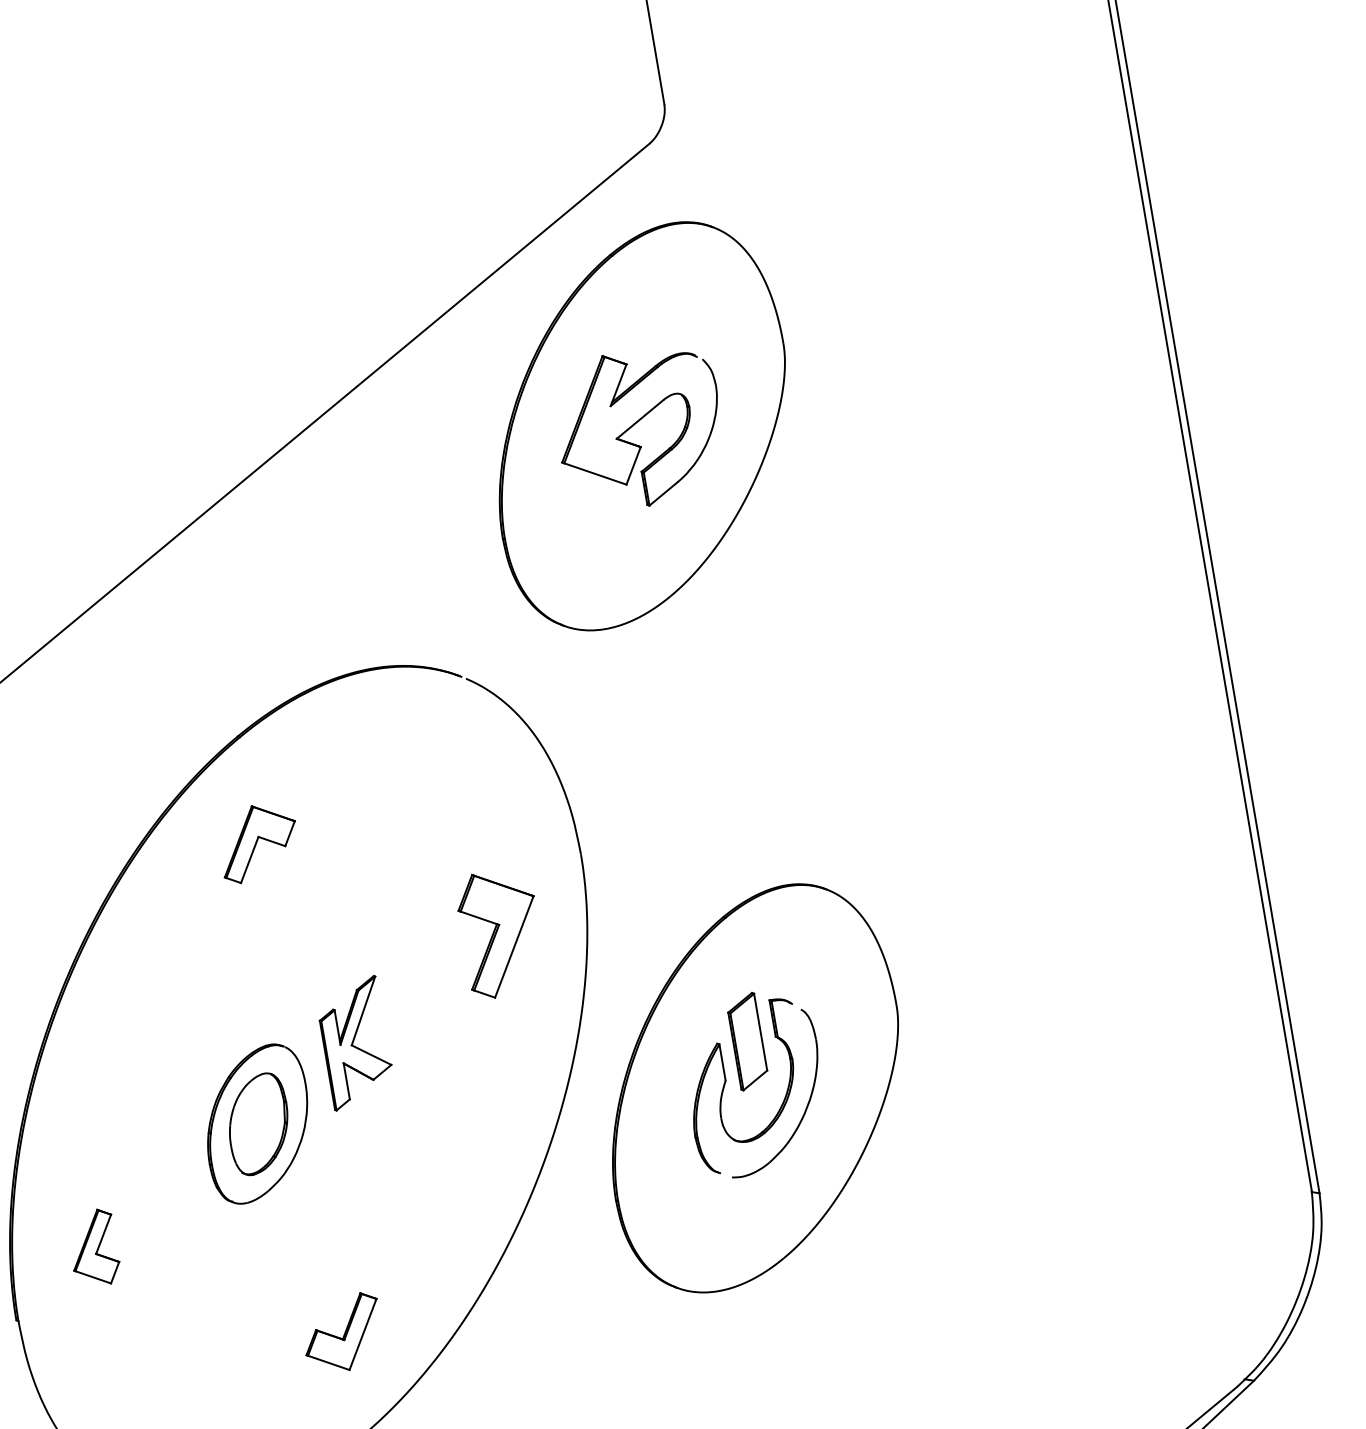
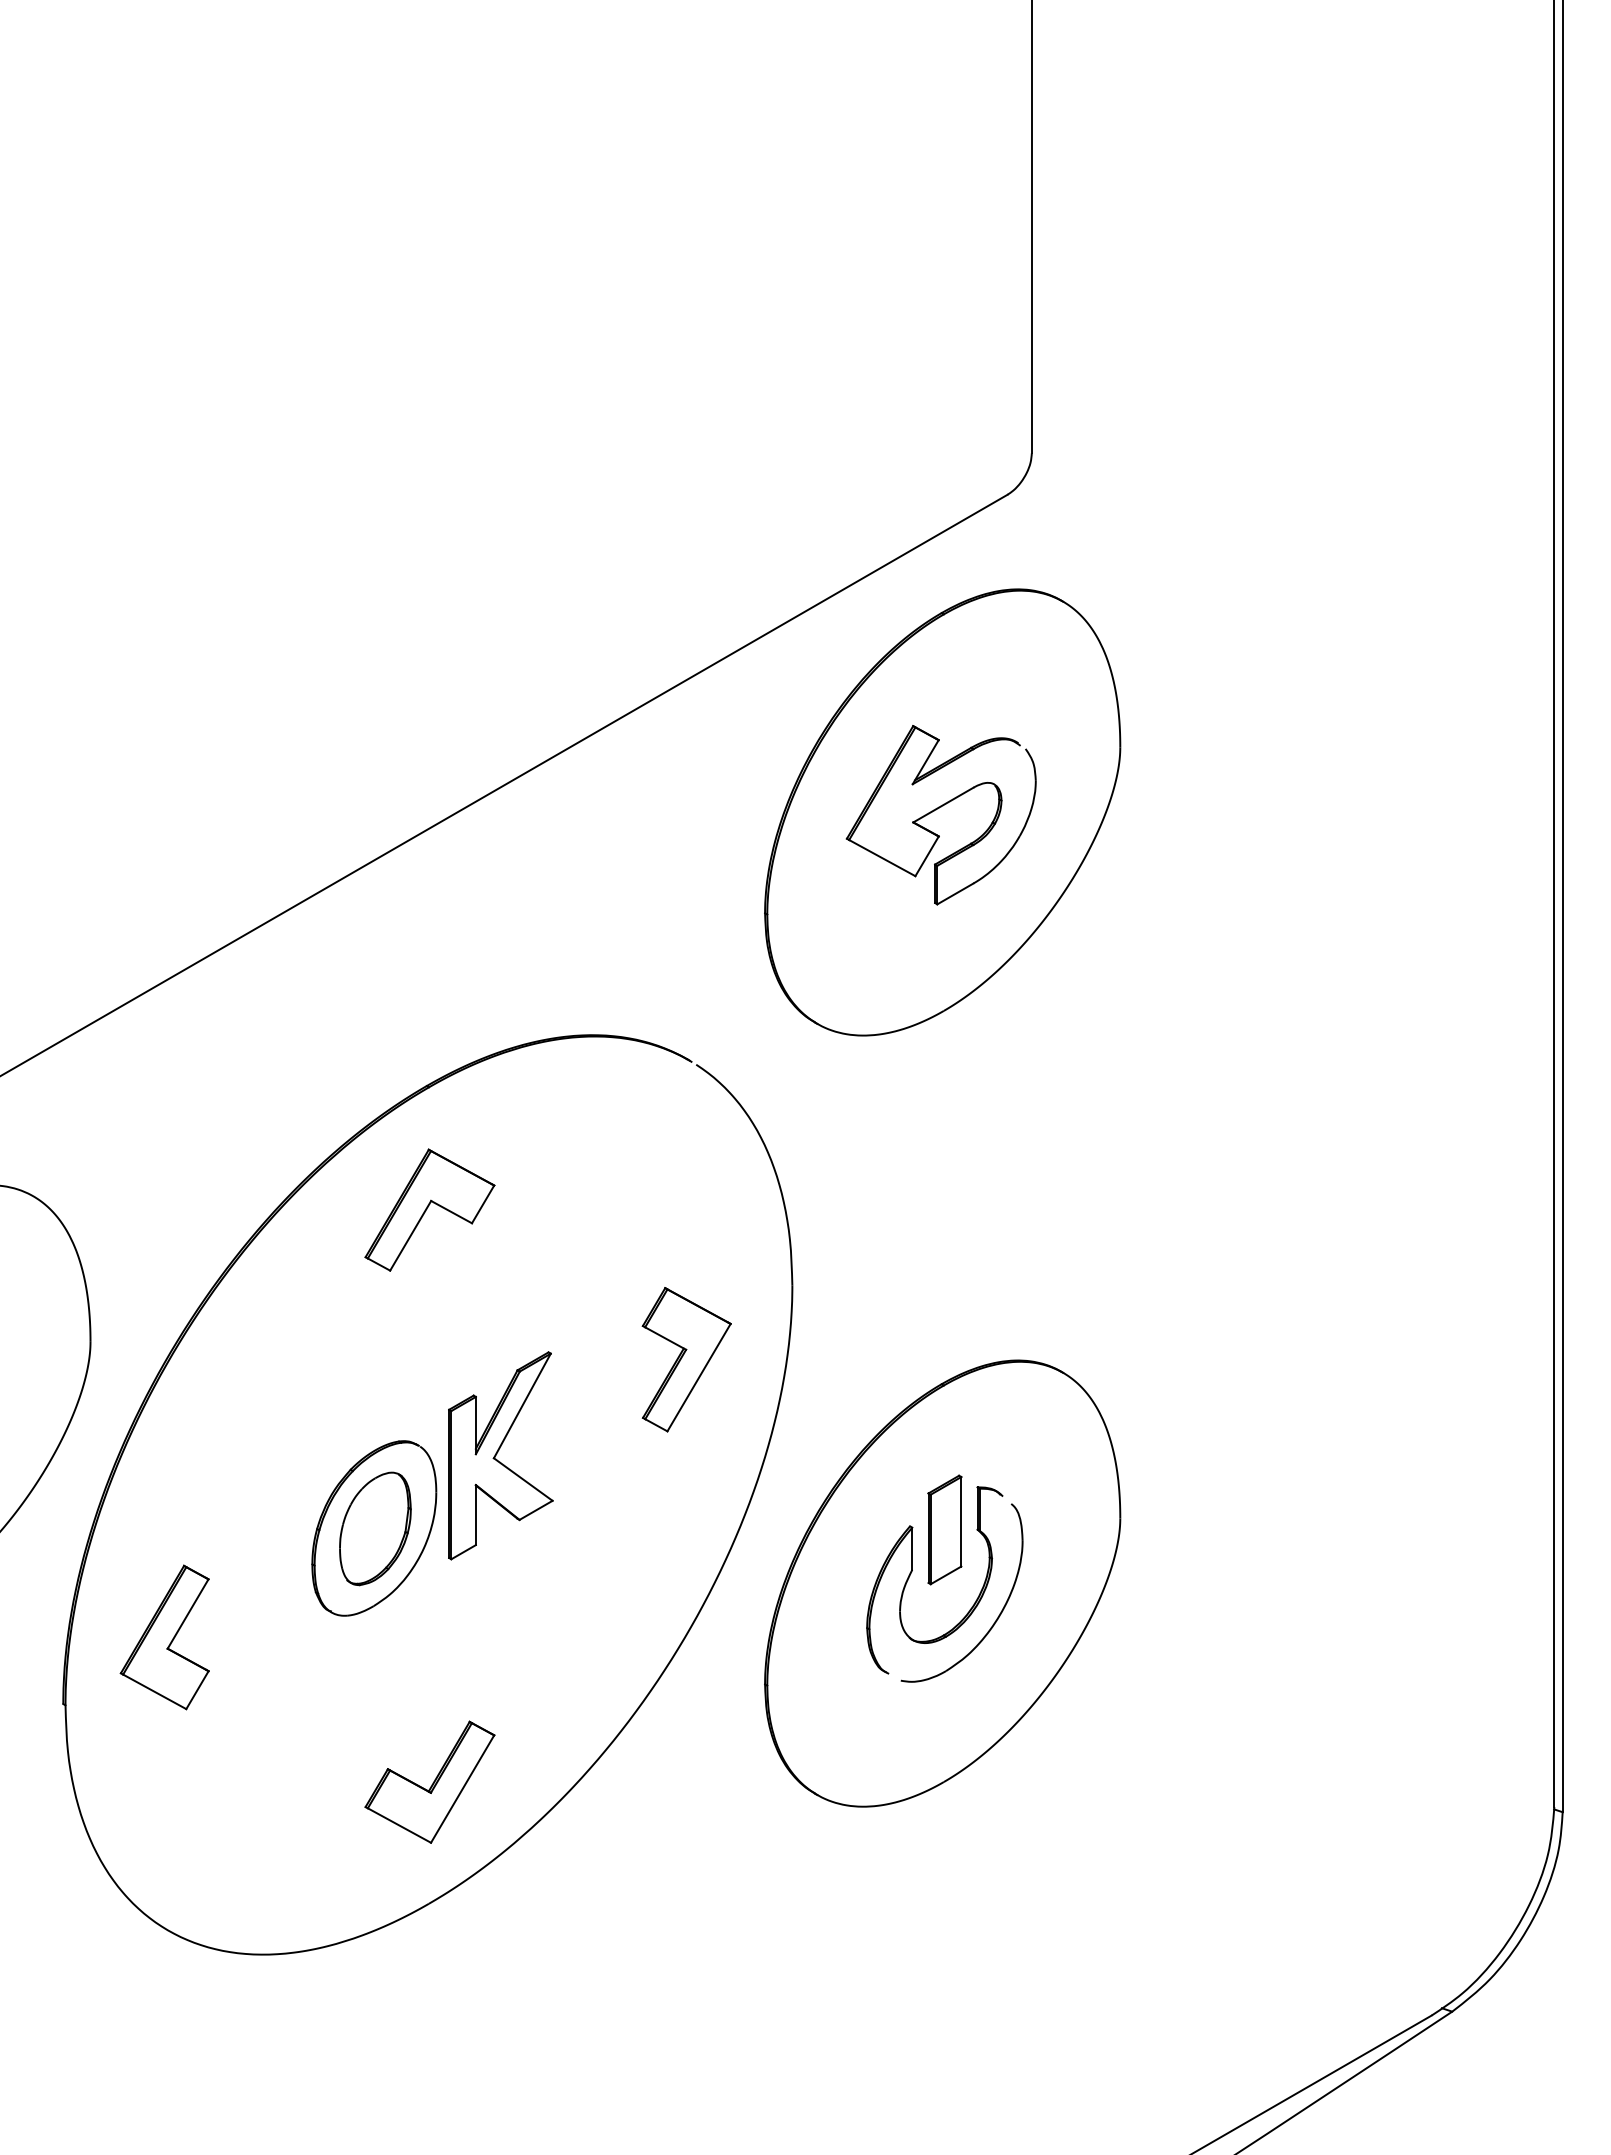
part: (258, 842) -> (429, 1209), size x1.43
part: (355, 1042) -> (500, 1455), size x1.43
part: (93, 1248) -> (164, 1637), size x1.67
part: (342, 1333) -> (429, 1781), size x1.43

